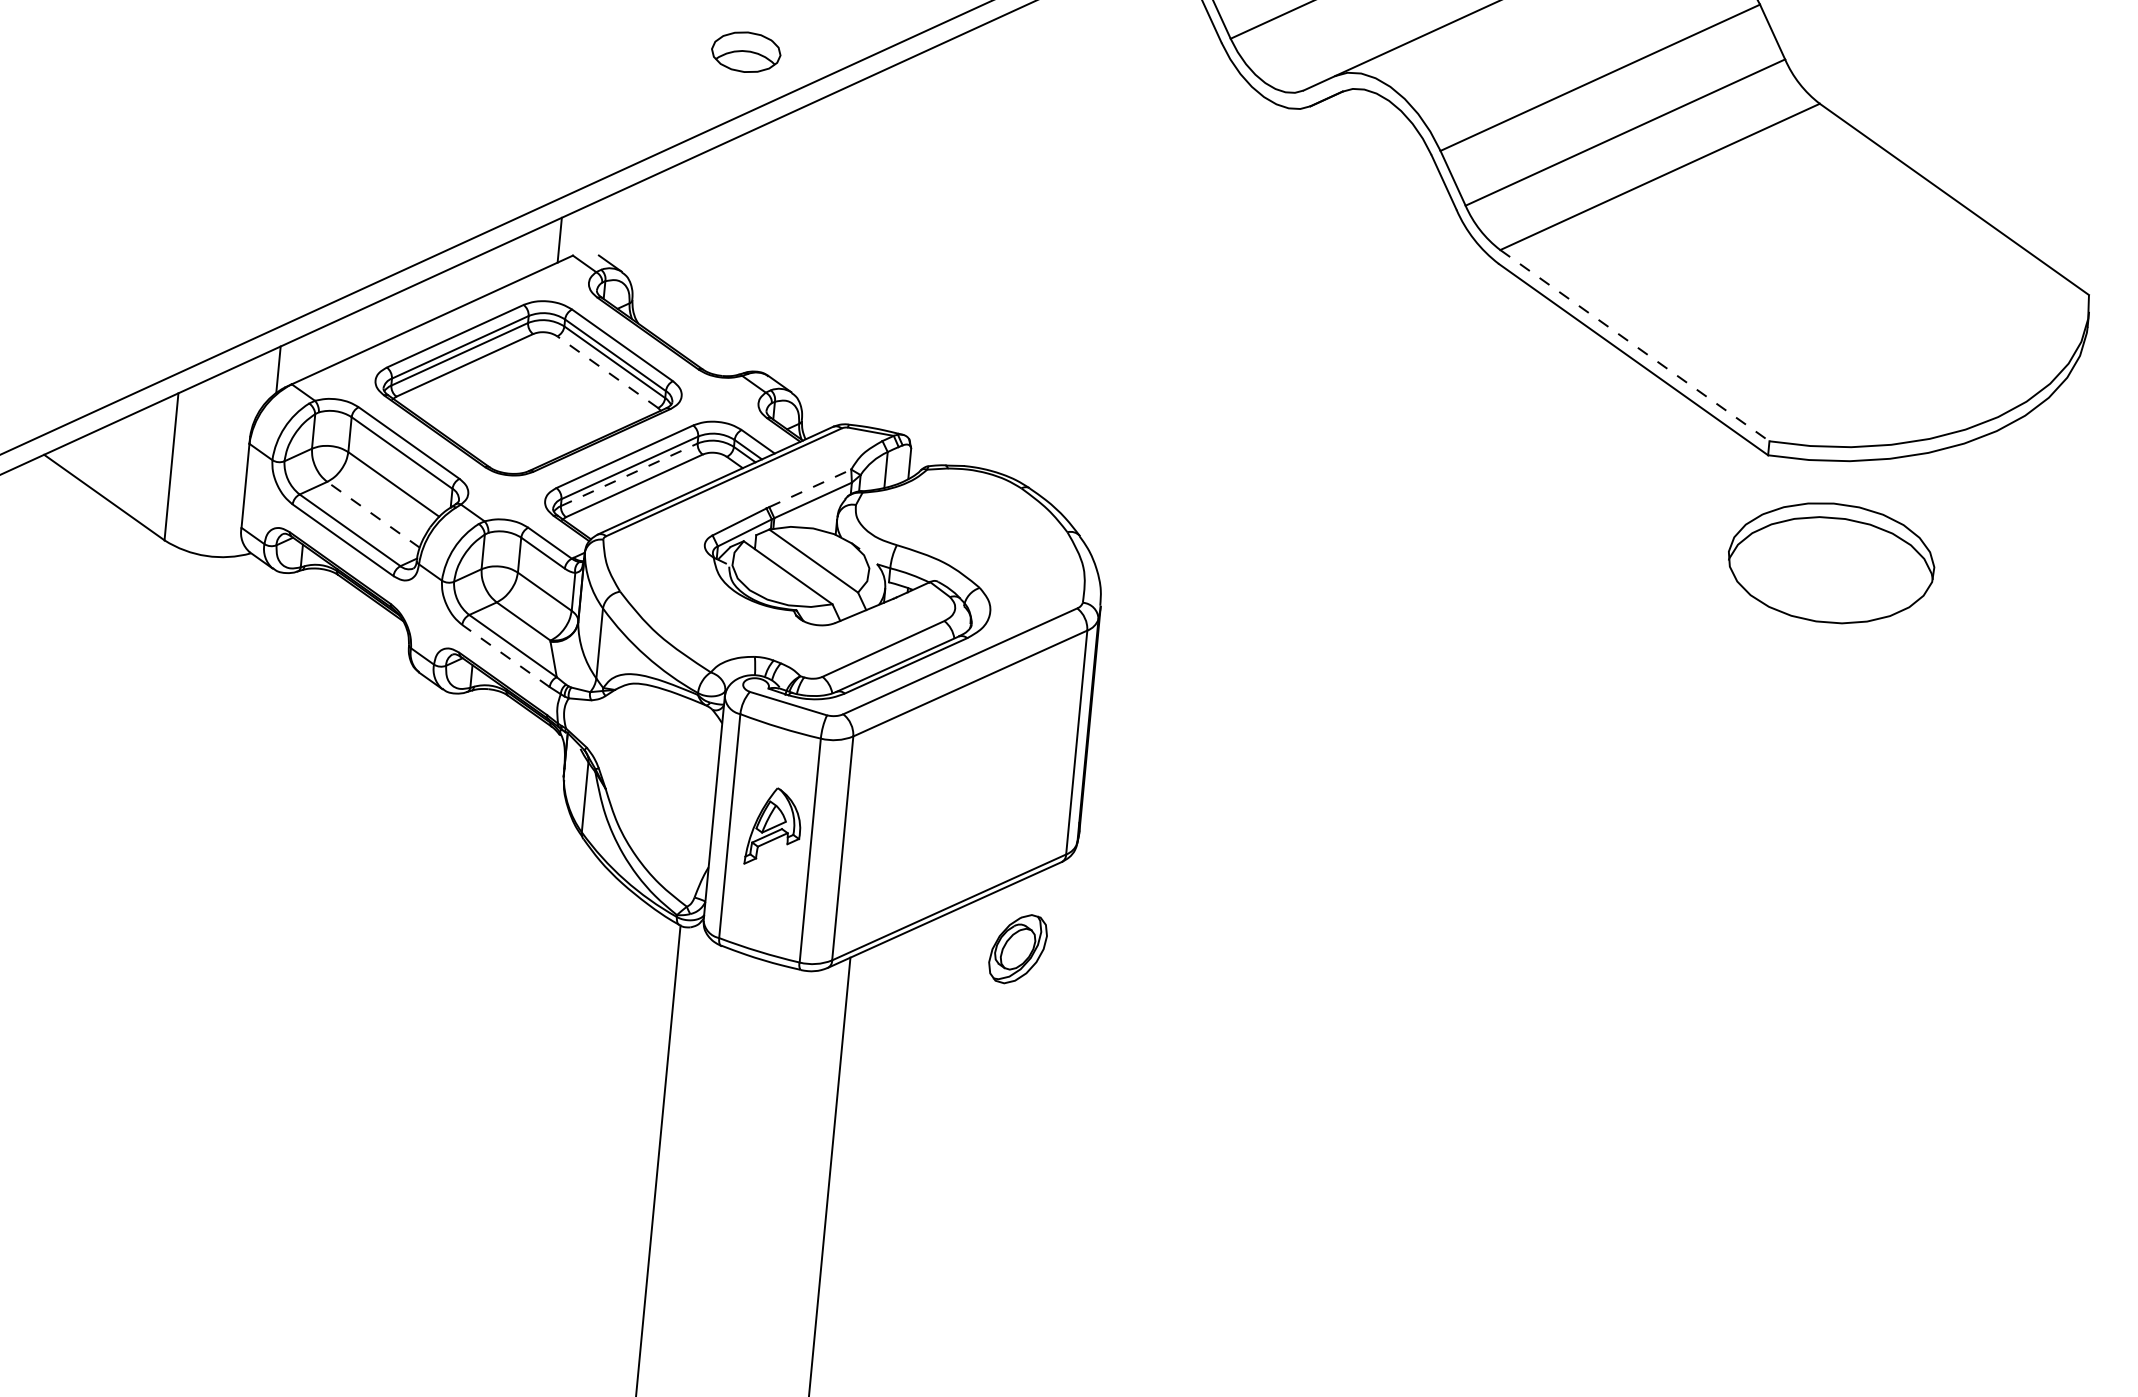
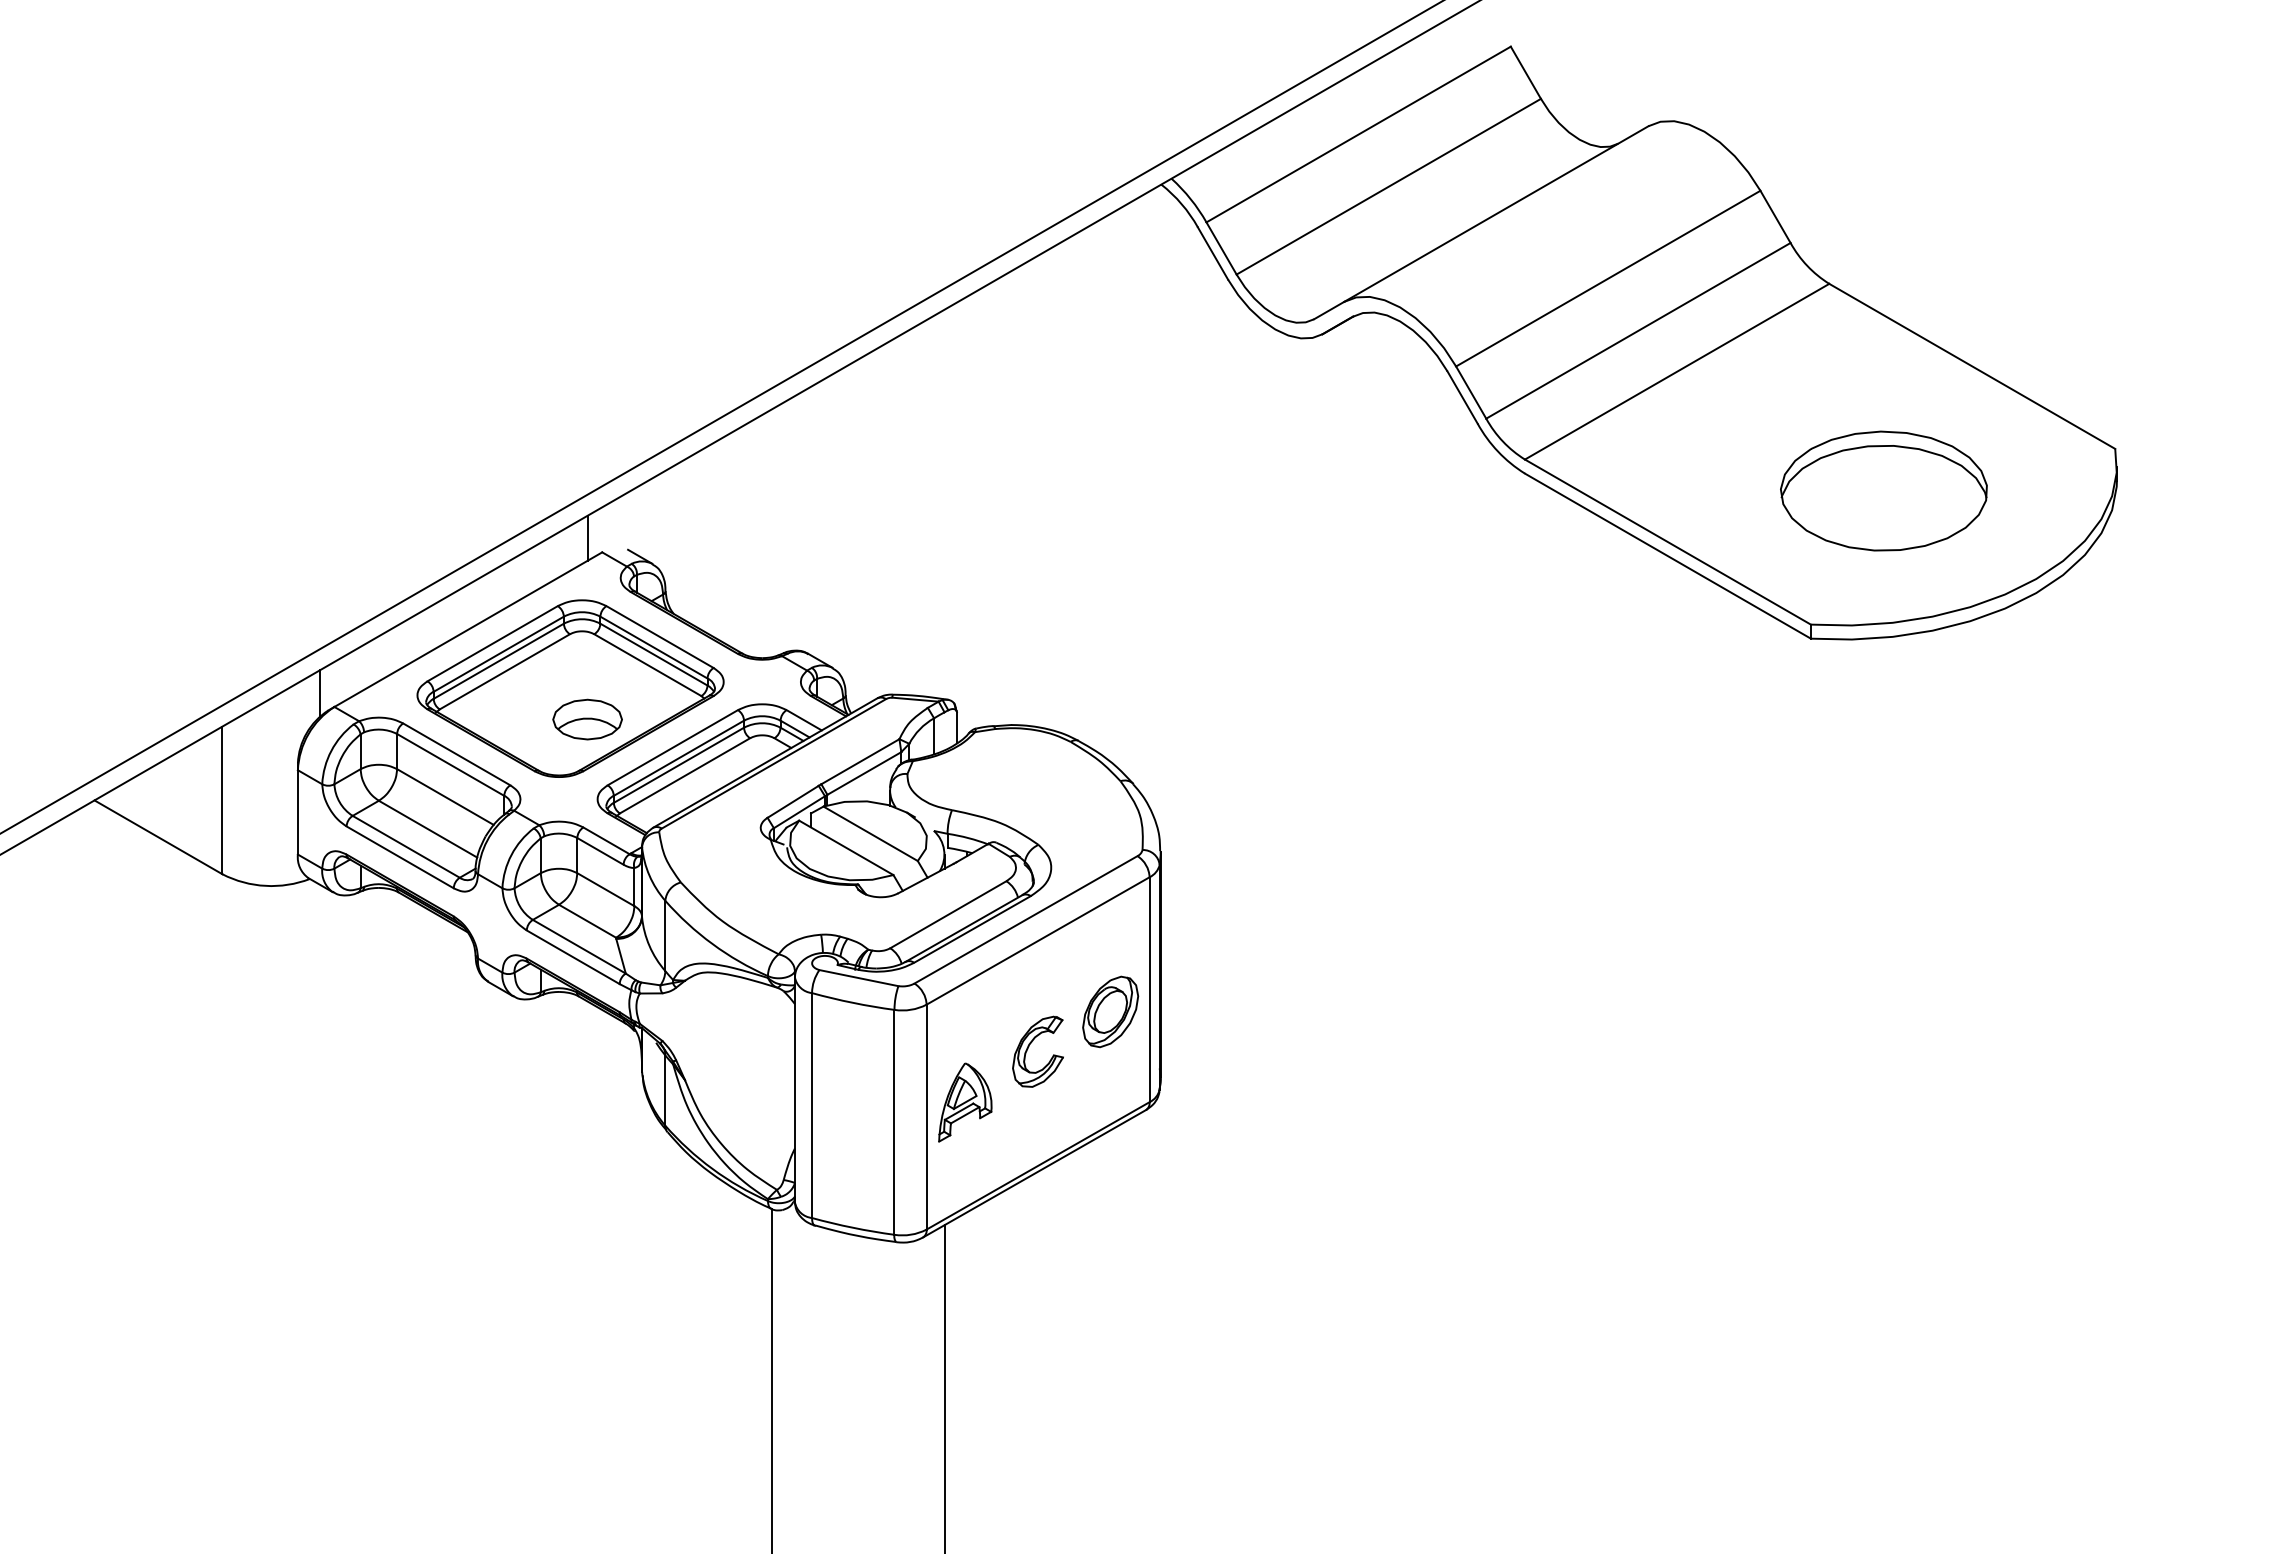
part: (746, 52) -> (587, 719), moved
line: (1635, 346) -> (1668, 542), dashed -> solid
line: (607, 372) -> (647, 665), dashed -> solid
line: (629, 475) -> (679, 765), dashed -> solid
line: (810, 488) -> (860, 761), dashed -> solid
line: (373, 515) -> (428, 829), dashed -> solid
part: (1830, 562) -> (1883, 490), moved
line: (506, 656) -> (573, 957), dashed -> solid
part: (950, 790) -> (1028, 1049), added
part: (774, 827) -> (965, 1102), moved
part: (1017, 948) -> (1110, 1011), moved

